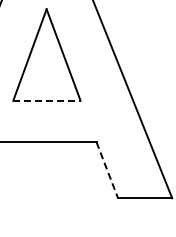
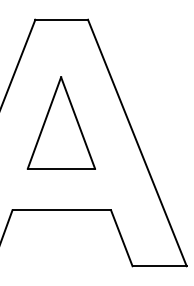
line: (47, 100) -> (61, 168), dashed -> solid
line: (107, 170) -> (121, 238), dashed -> solid

